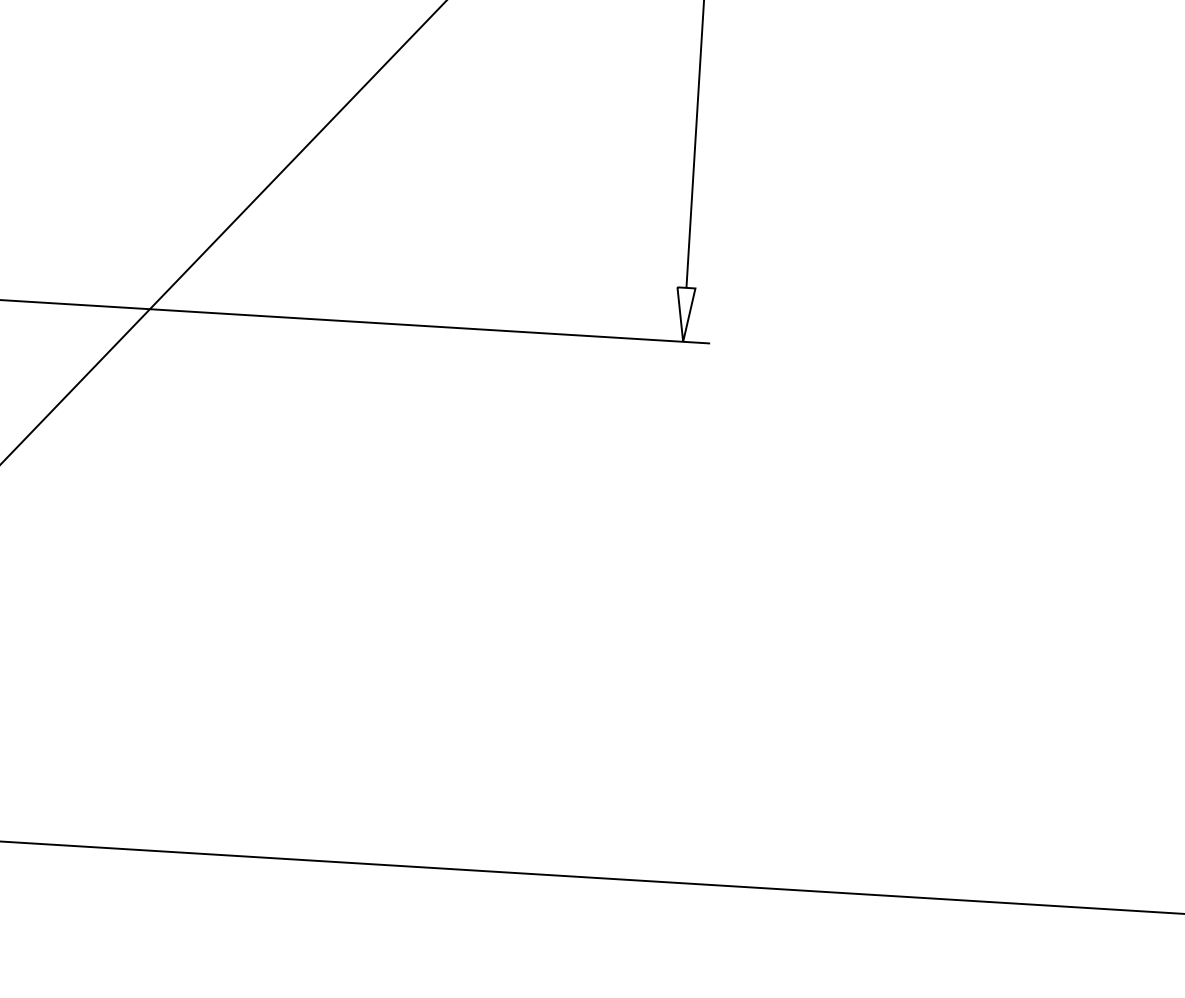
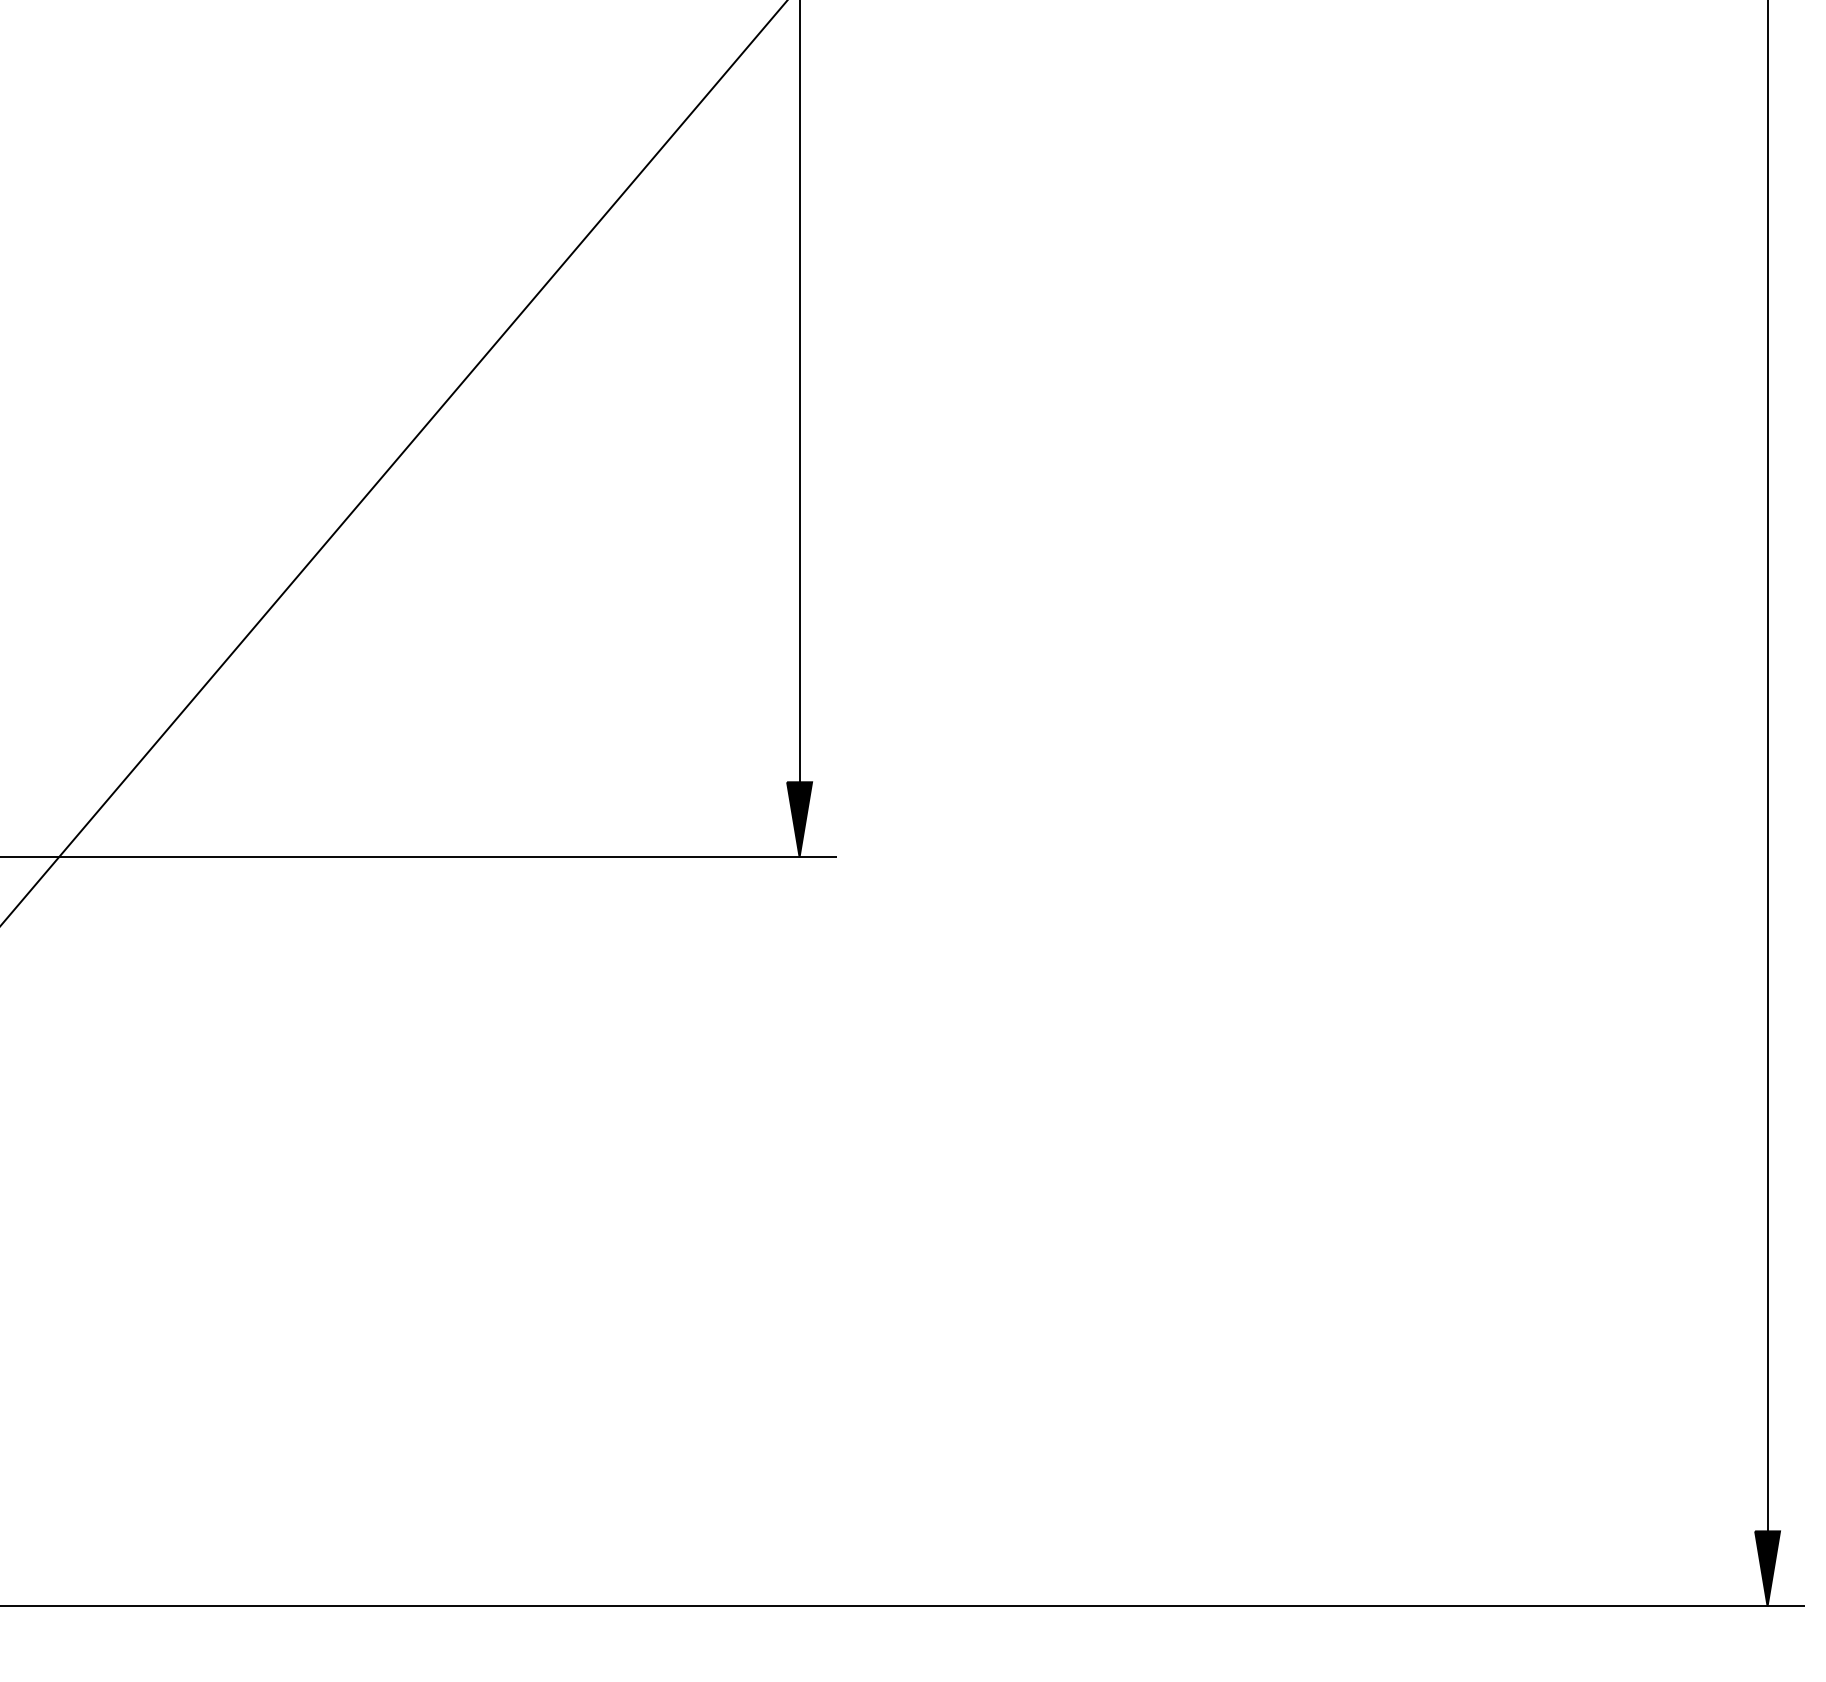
fill: (684, 314) -> (799, 819), added

